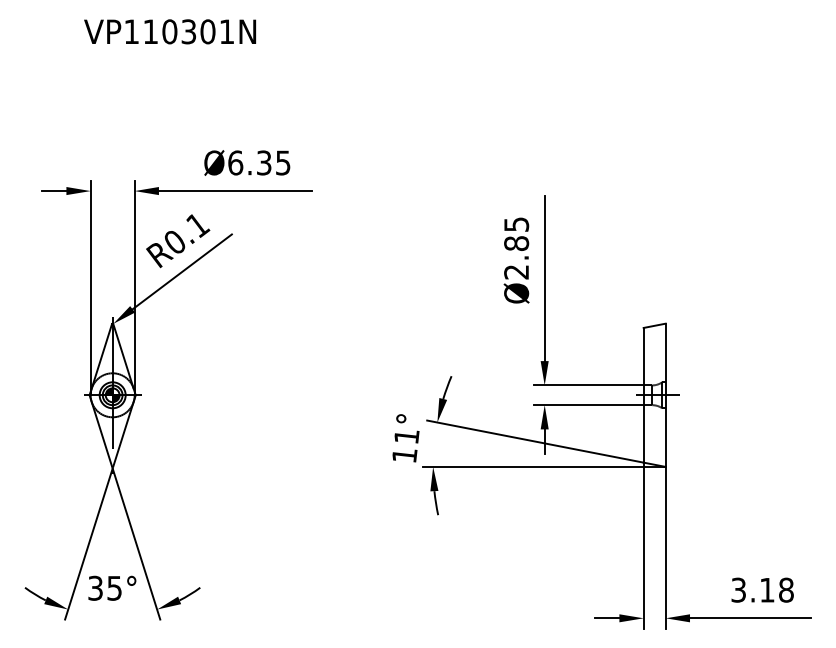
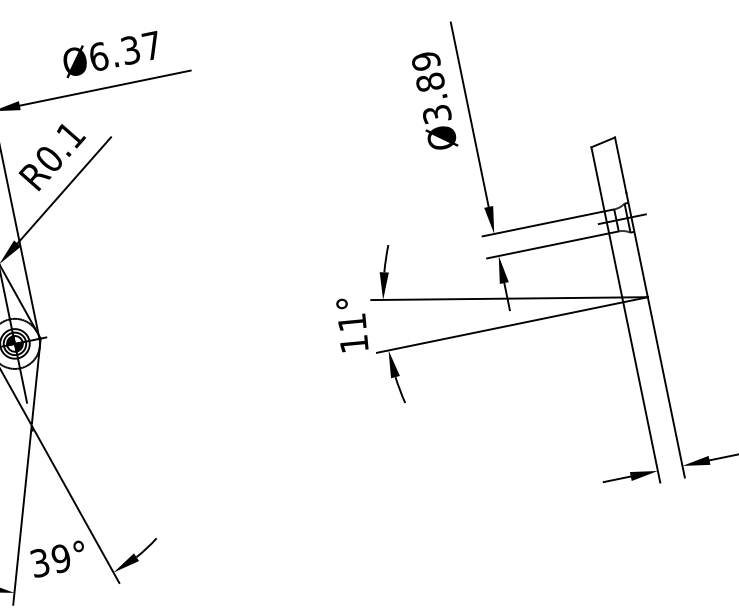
text: (283, 162) -> (152, 45), Ø6.35 -> Ø6.37
text: (516, 248) -> (431, 87), Ø2.85 -> Ø3.89
text: (114, 587) -> (60, 557), 35° -> 39°

